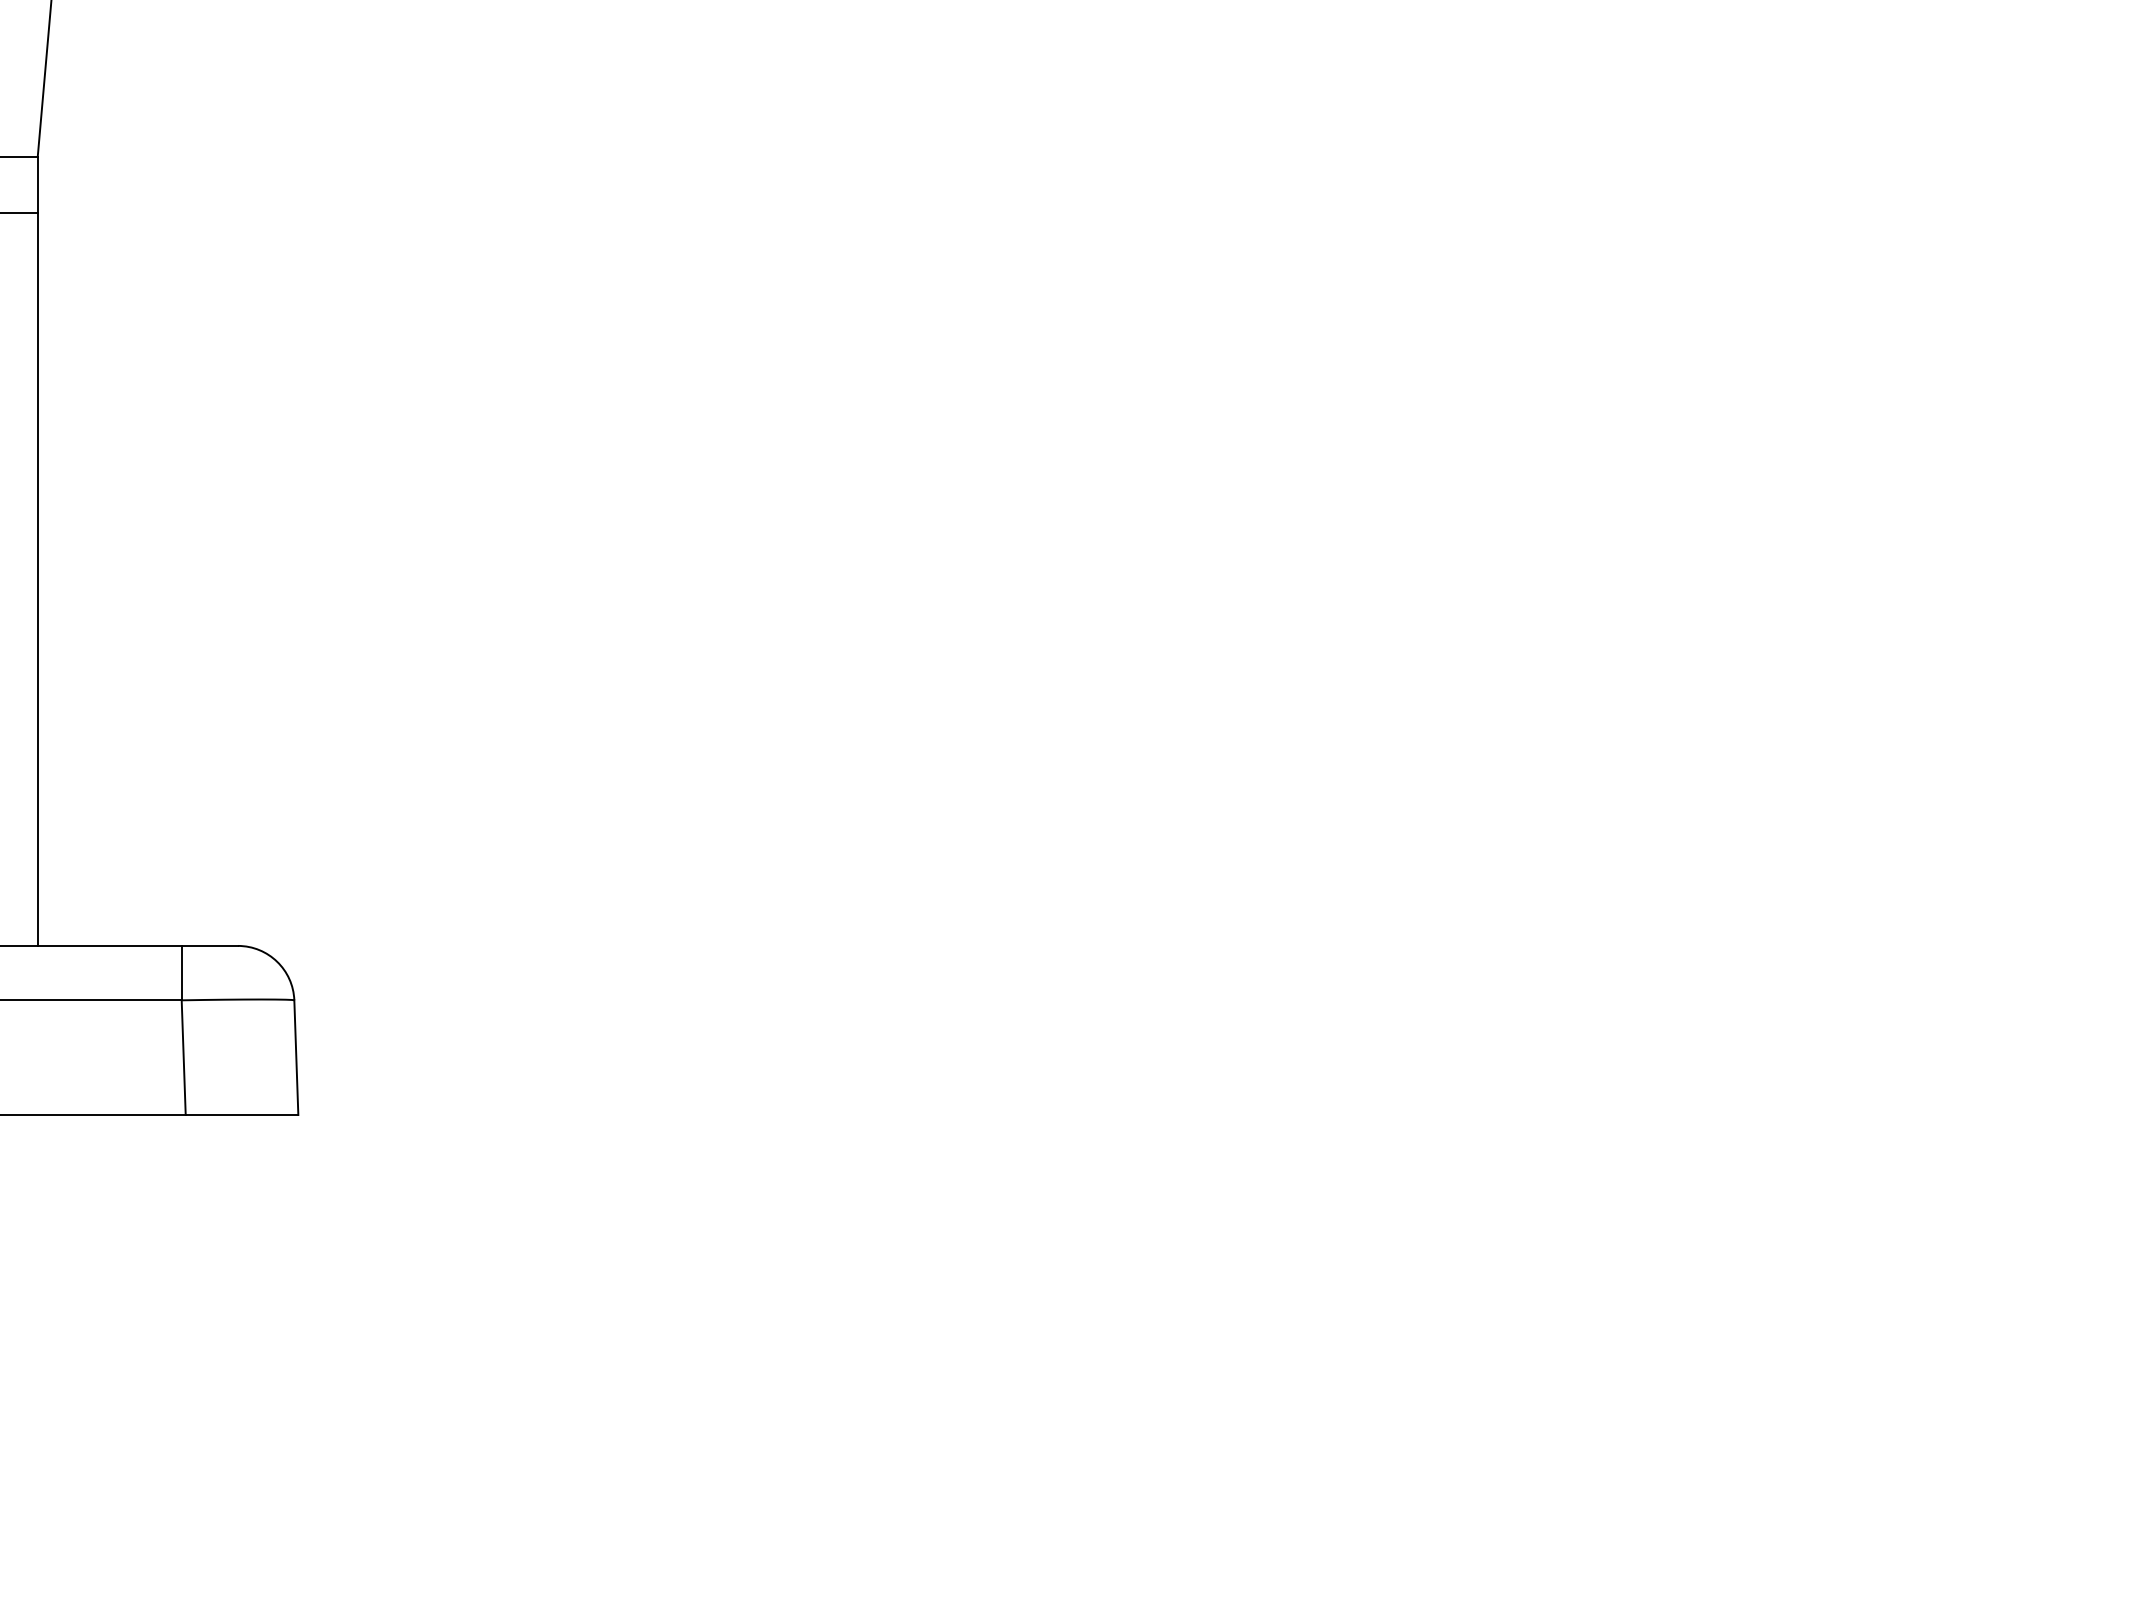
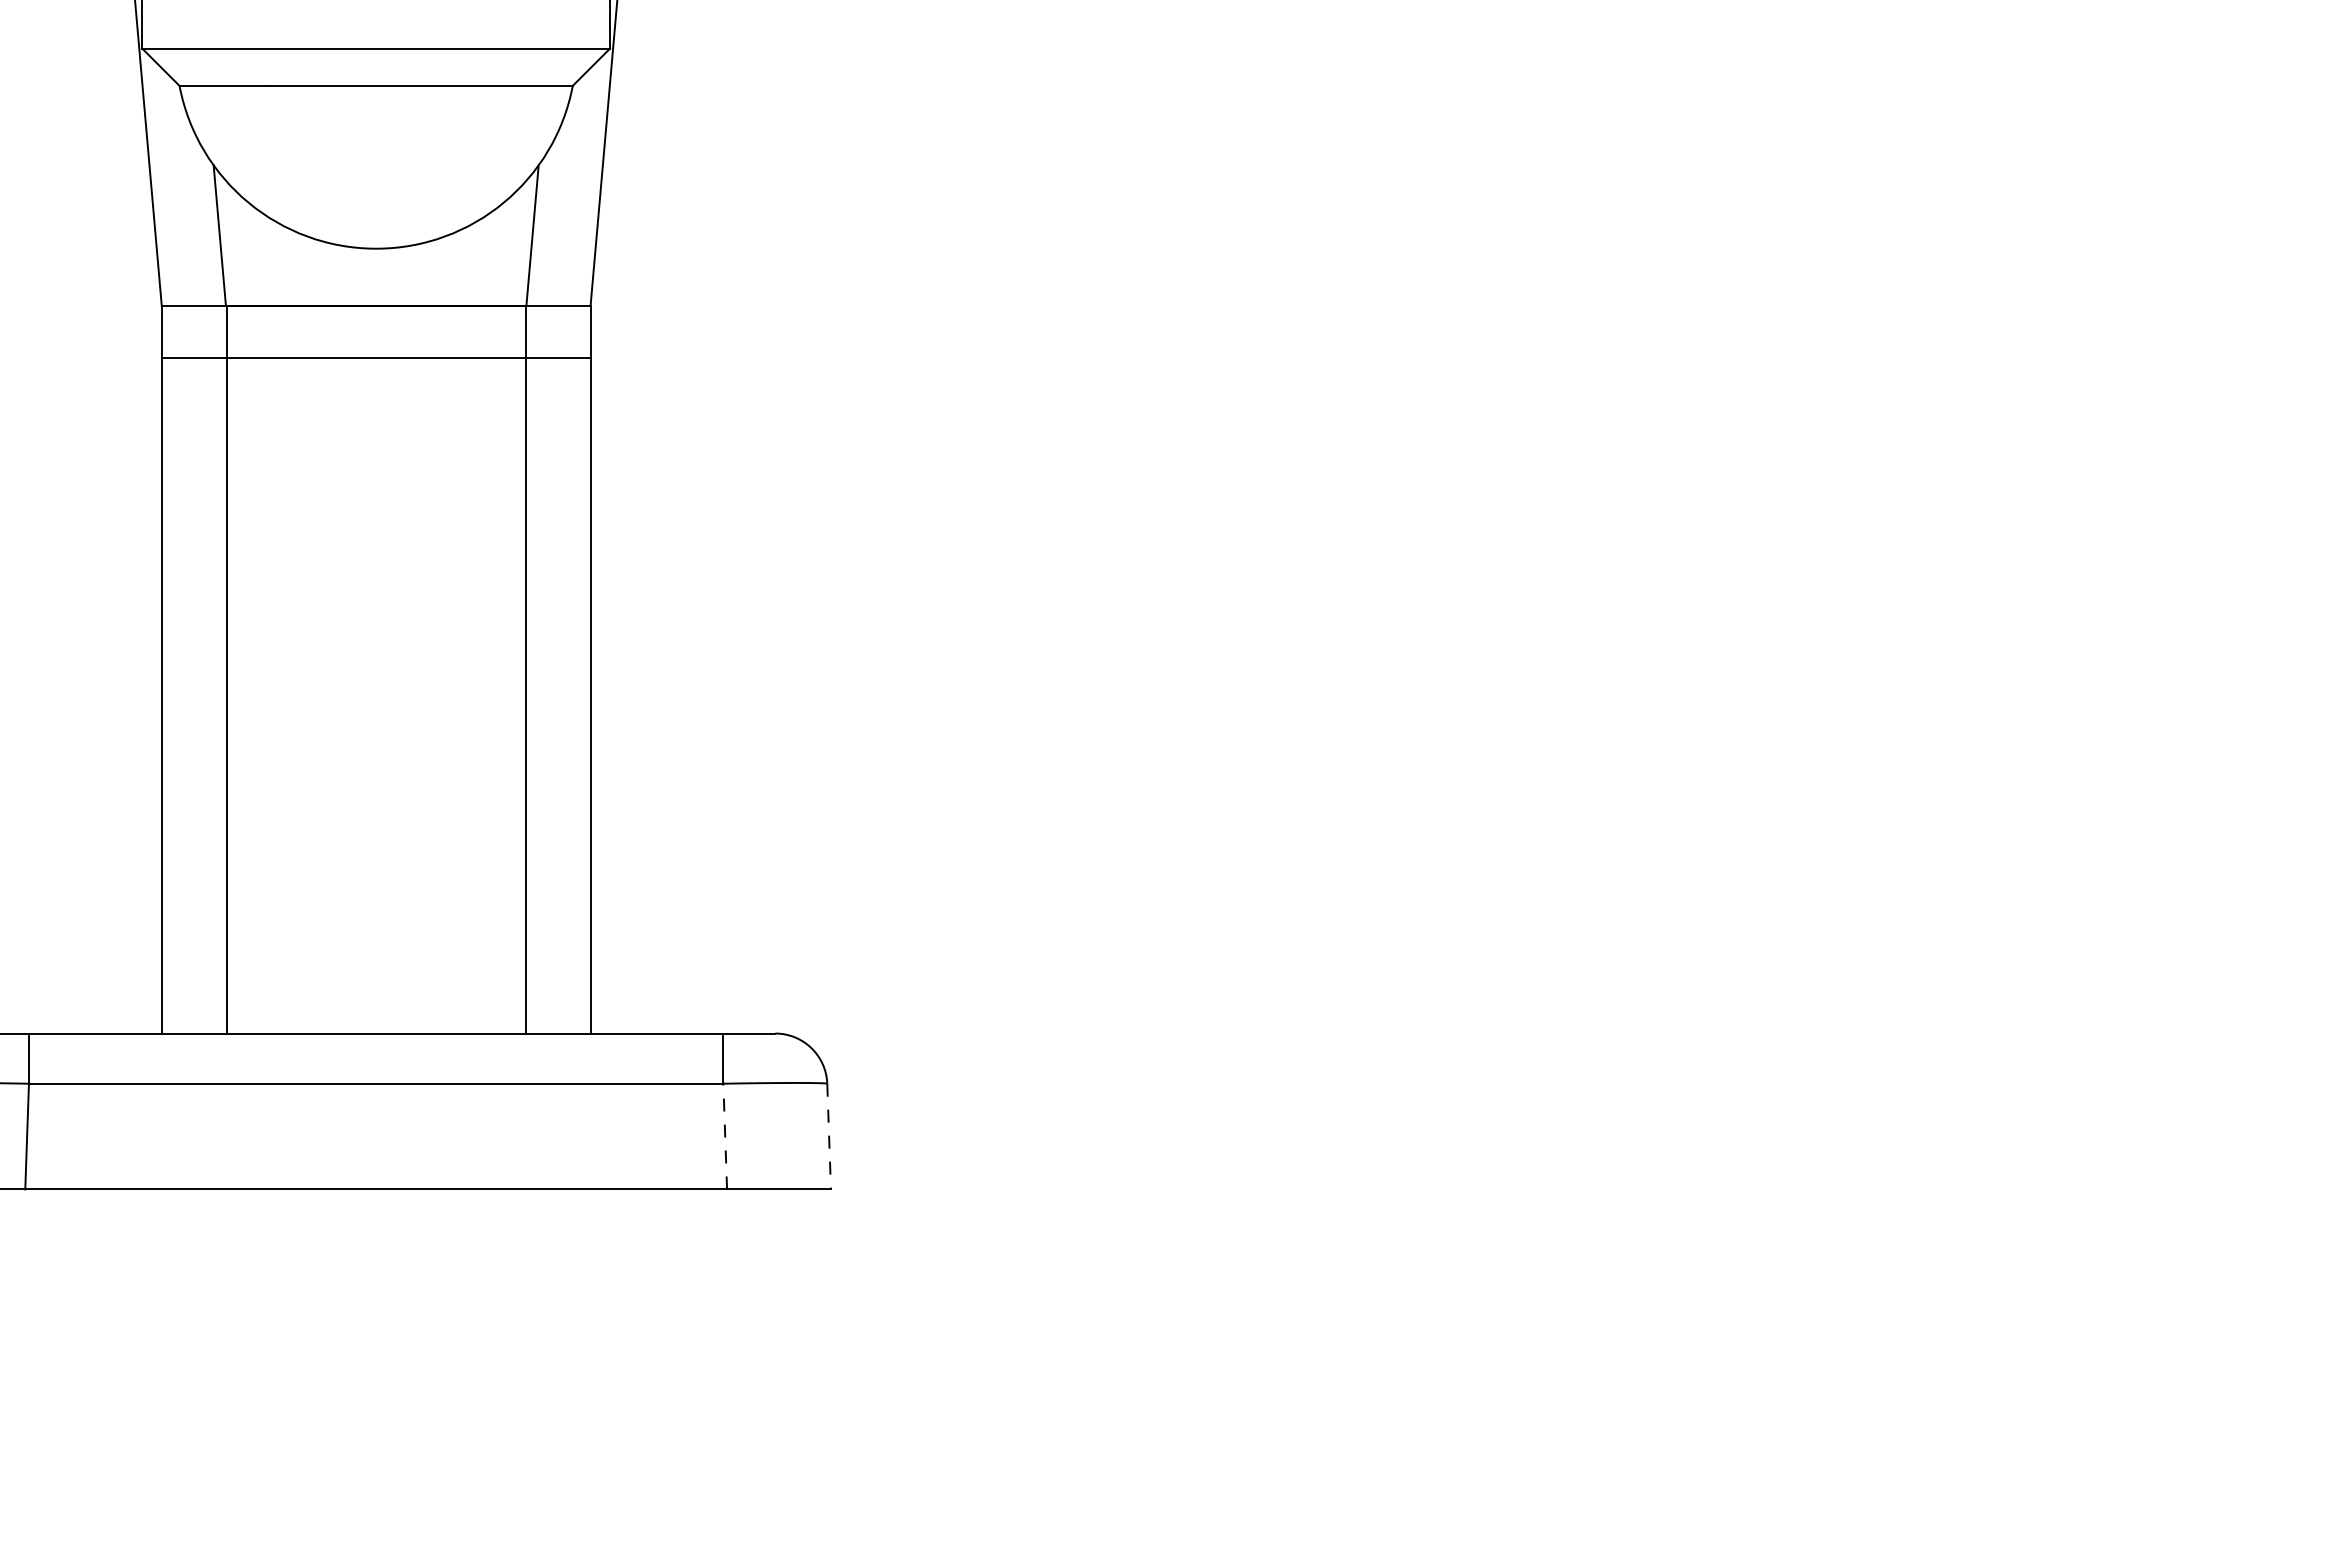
line: (183, 1057) -> (725, 1136), solid -> dashed
line: (296, 1057) -> (829, 1136), solid -> dashed

